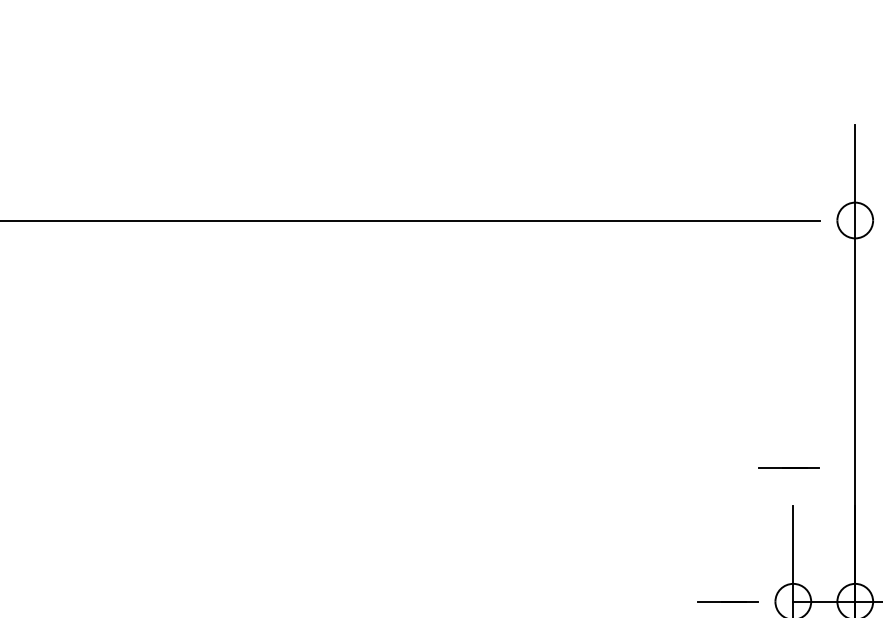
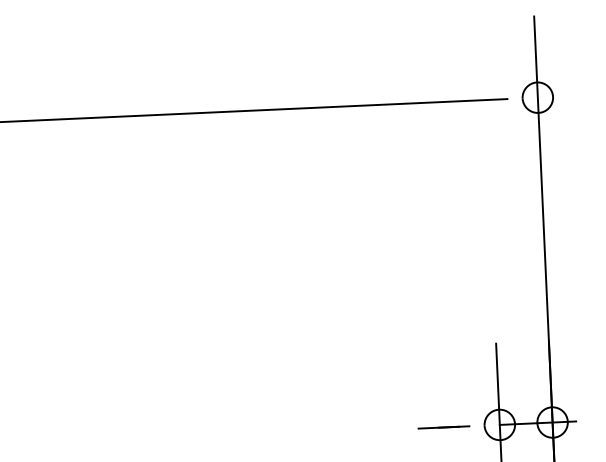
line: (788, 467) -> (490, 310), removed

